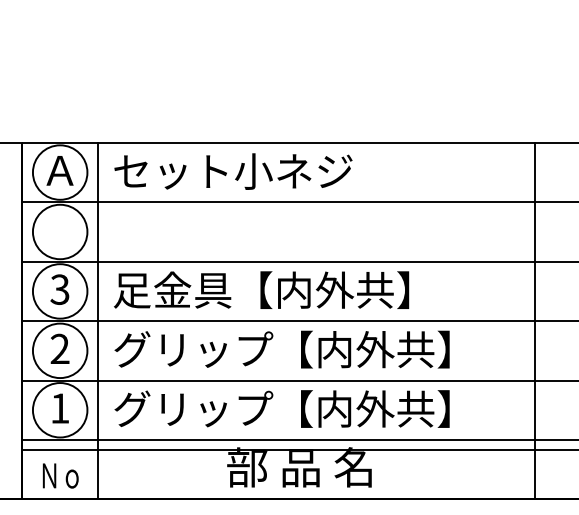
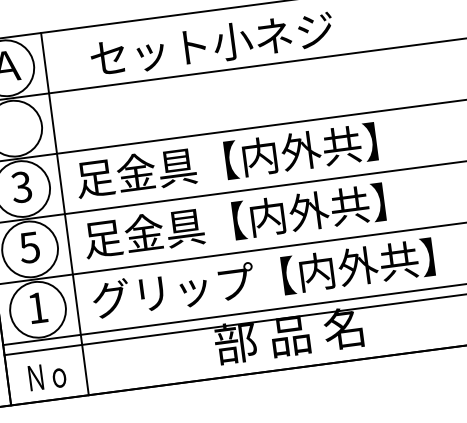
text: (233, 171) -> (212, 44), moved
text: (59, 348) -> (29, 247), 2 -> 5
text: (281, 349) -> (254, 218), グリップ【内外共】 -> 足金具【内外共】

